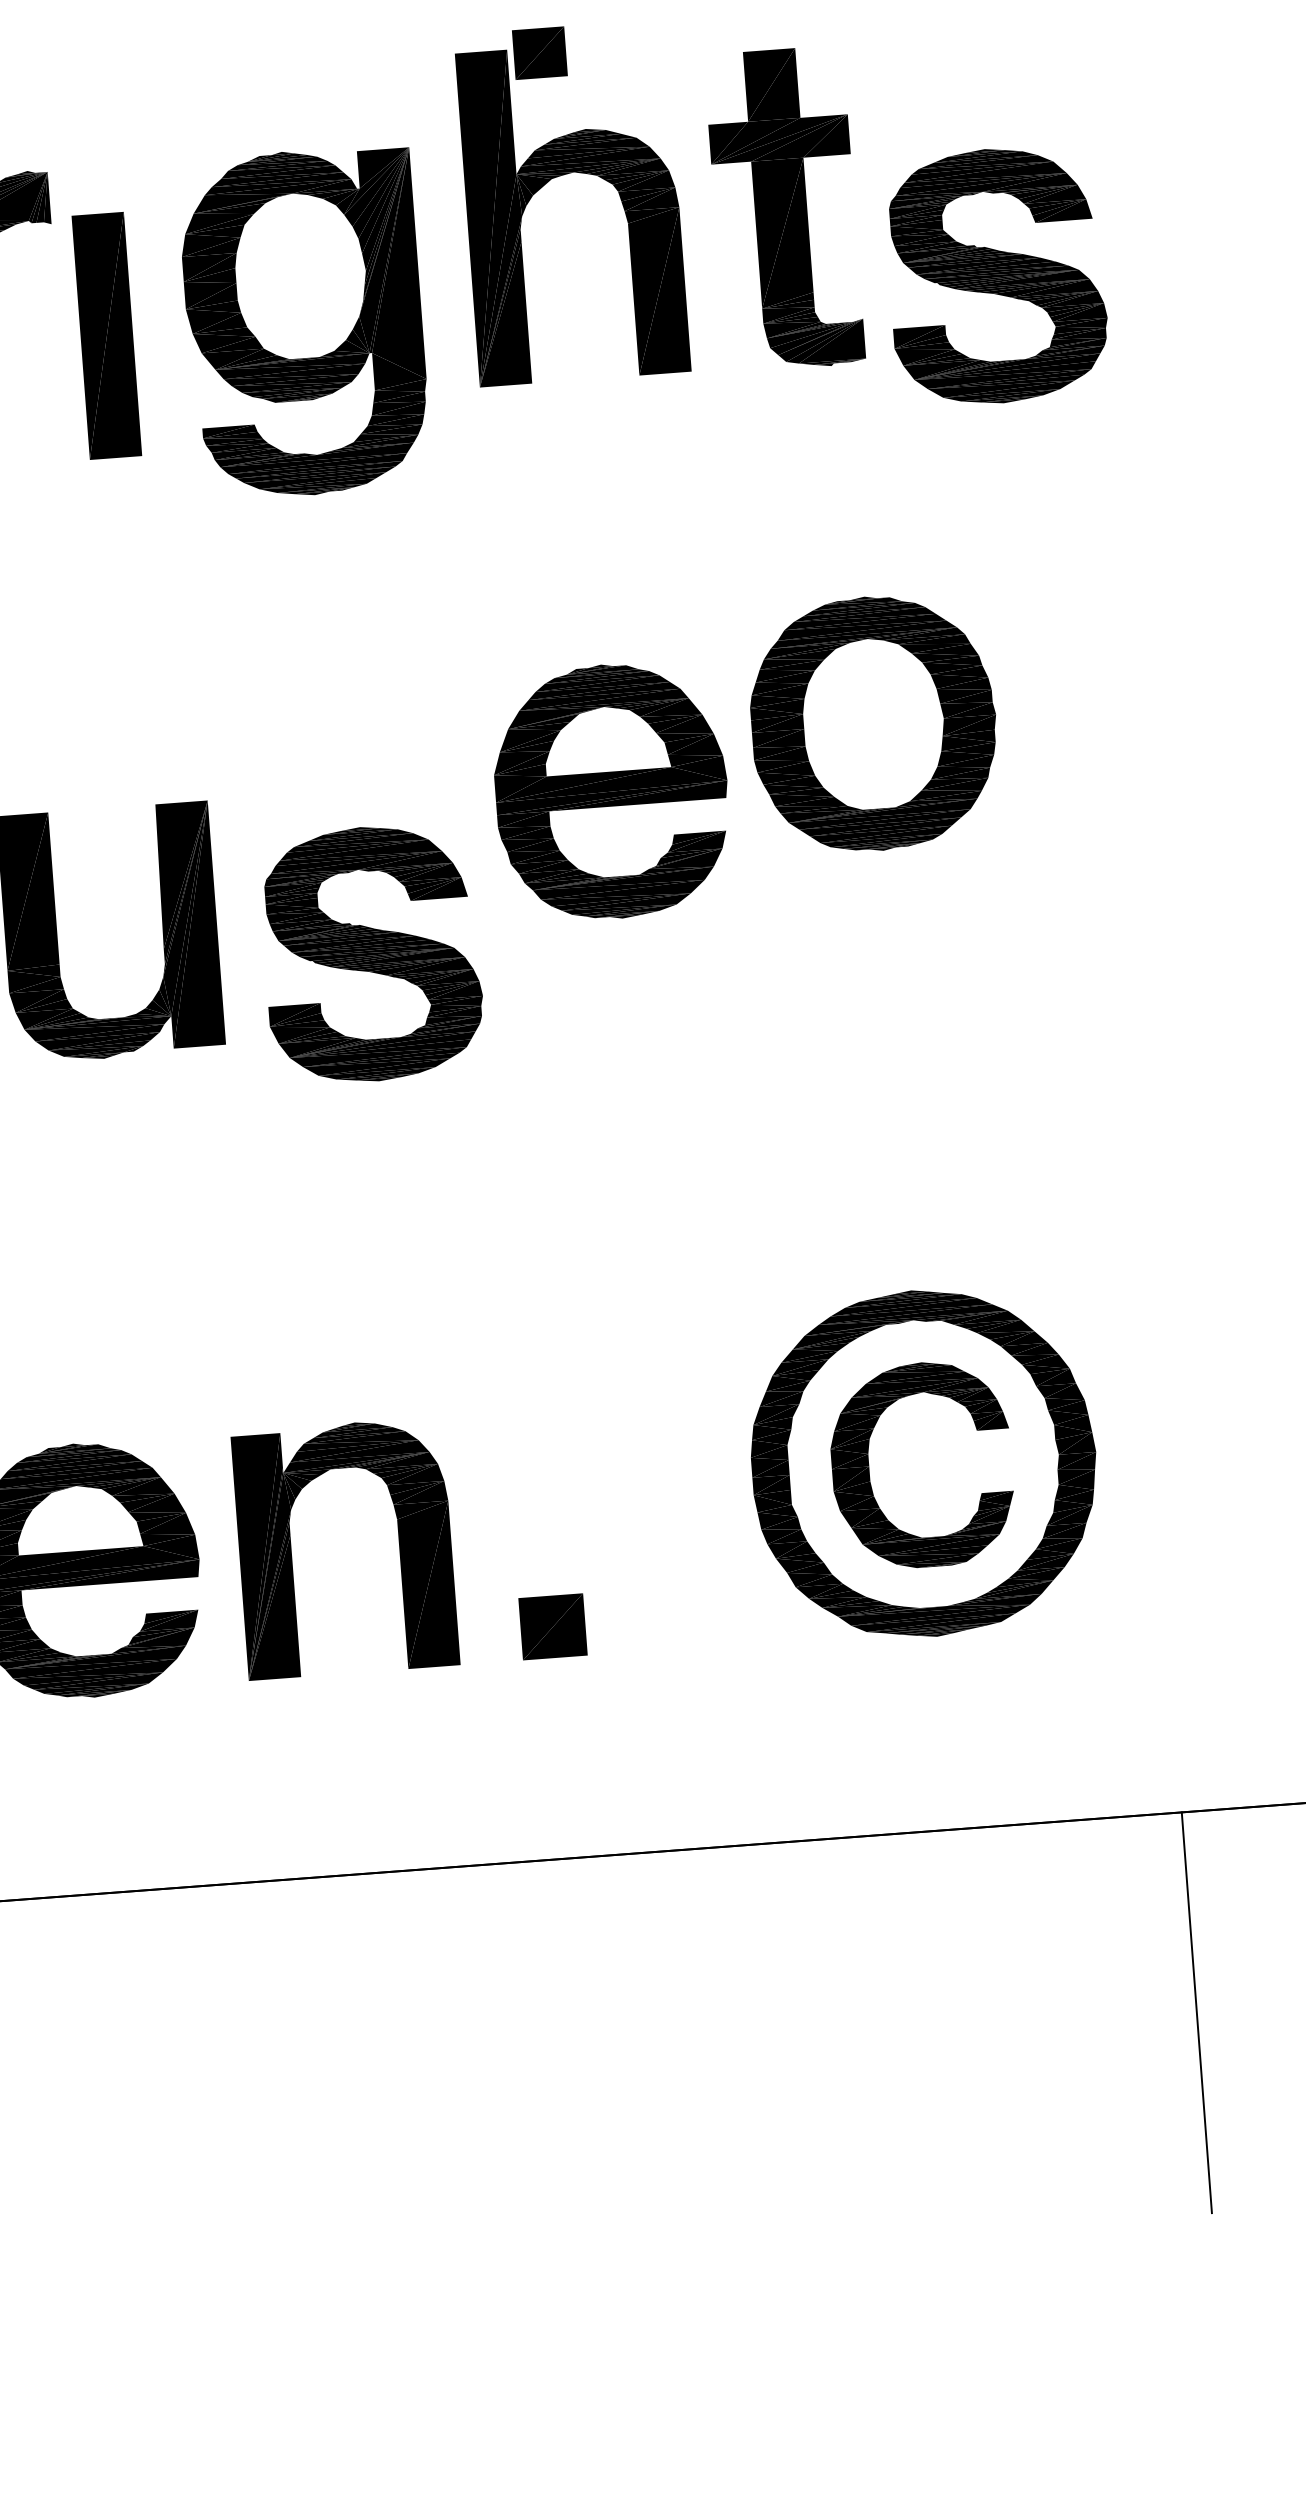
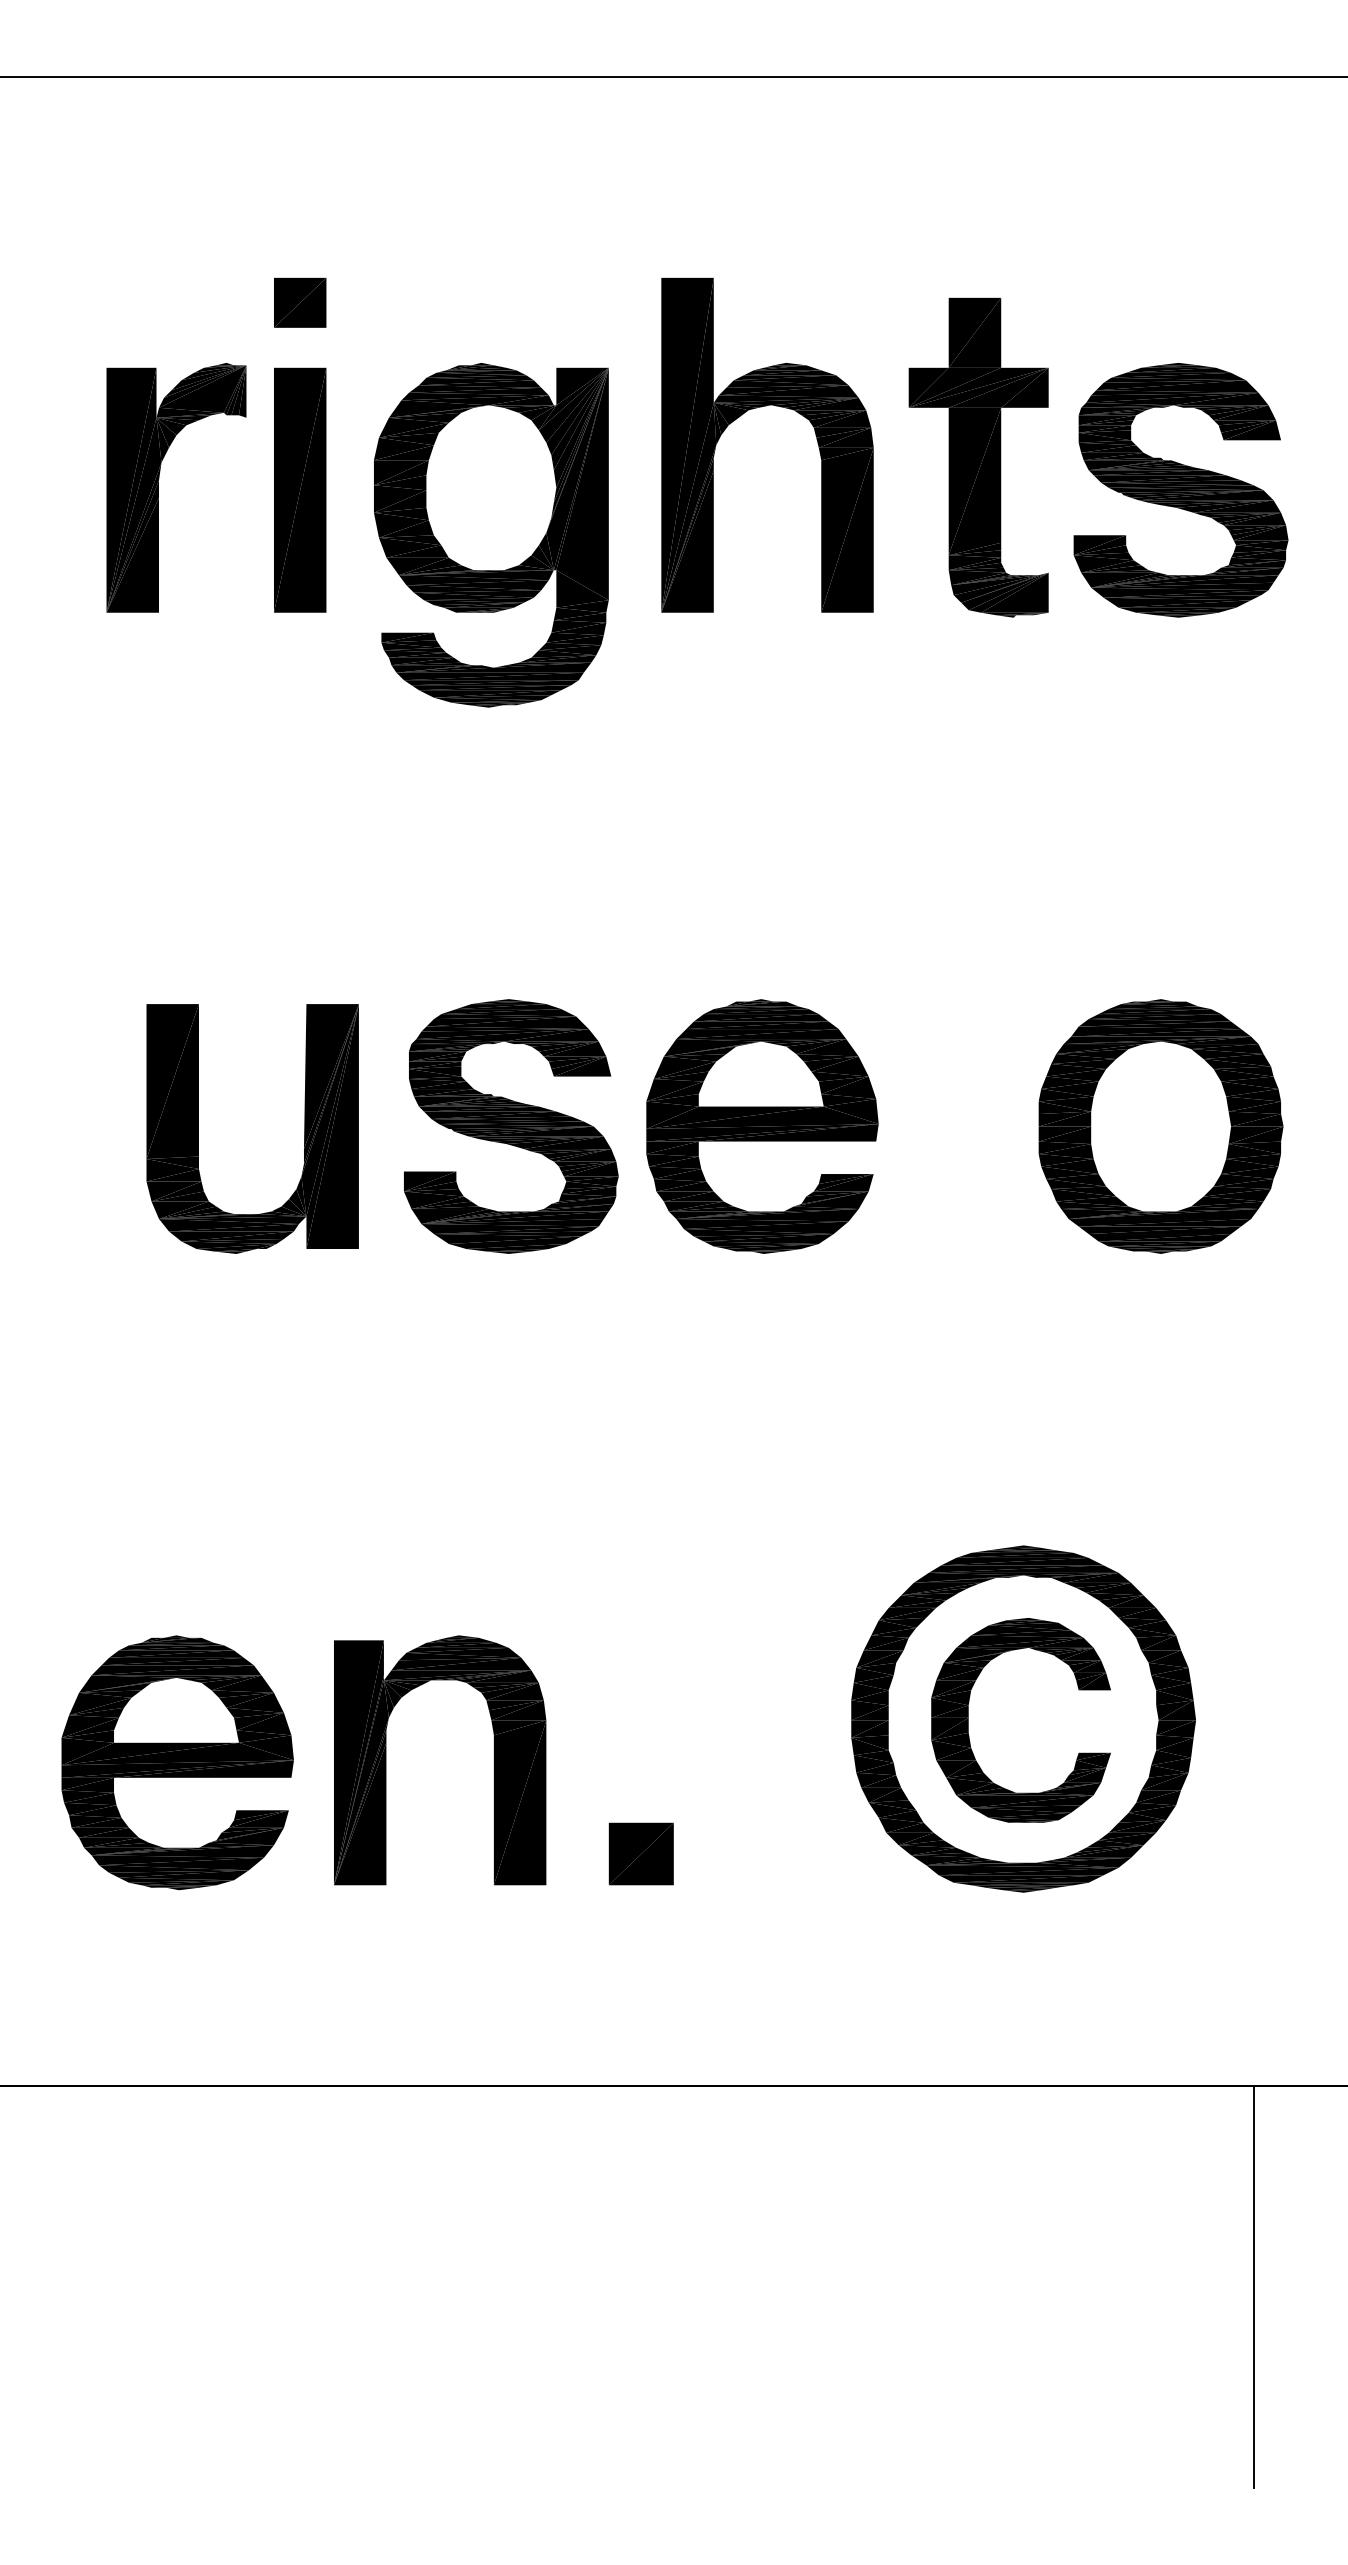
part: (540, 52) -> (300, 302), moved
part: (996, 275) -> (1180, 489), moved
part: (107, 335) -> (300, 489), moved
part: (873, 723) -> (1160, 1126), moved
part: (611, 791) -> (762, 1126), moved
part: (372, 953) -> (511, 1126), moved

